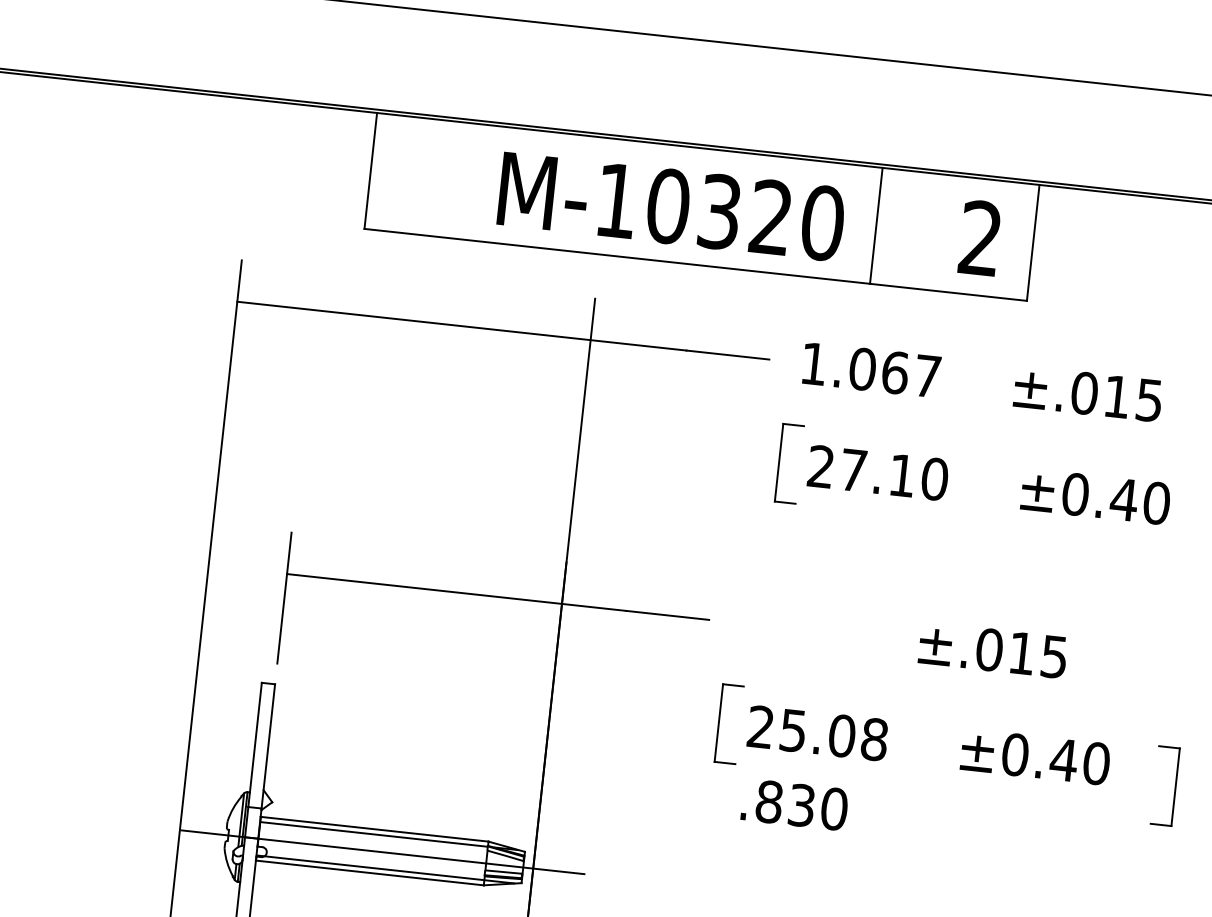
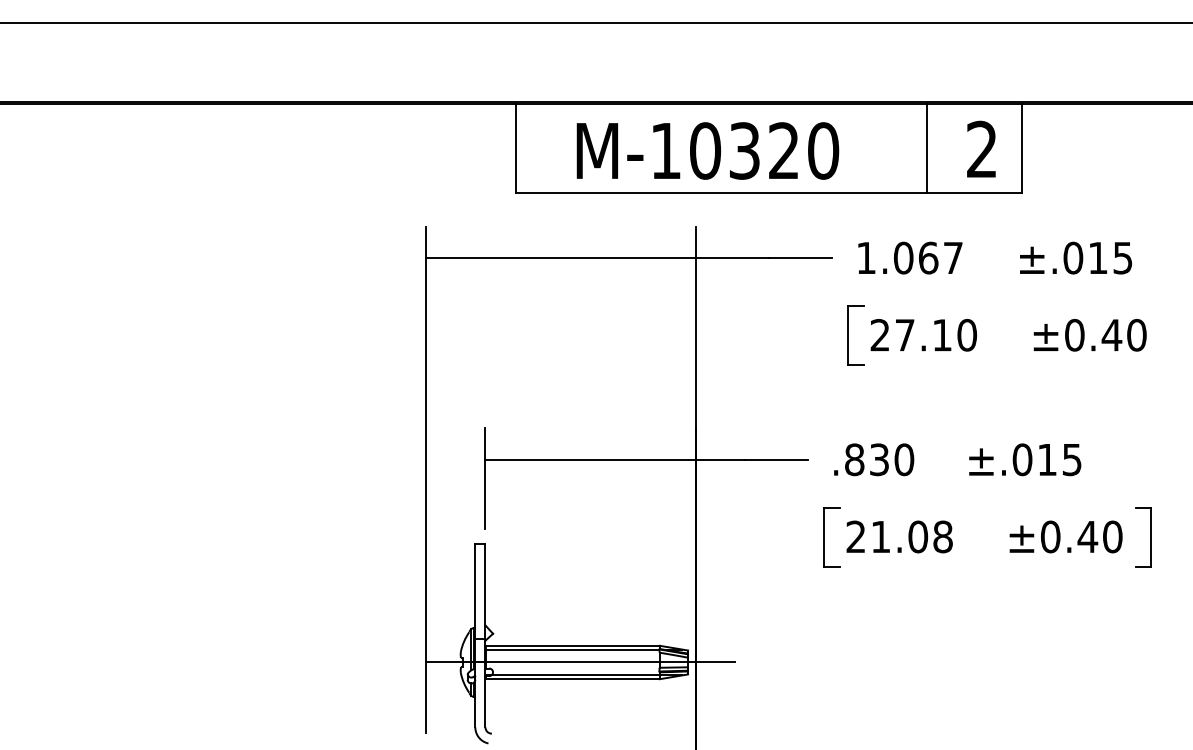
text: (671, 206) -> (707, 150), moved
line: (876, 225) -> (927, 148), moved
text: (792, 731) -> (880, 537), 25.08 -> 21.08
part: (1174, 787) -> (1150, 537), moved
text: (795, 804) -> (874, 459), moved

